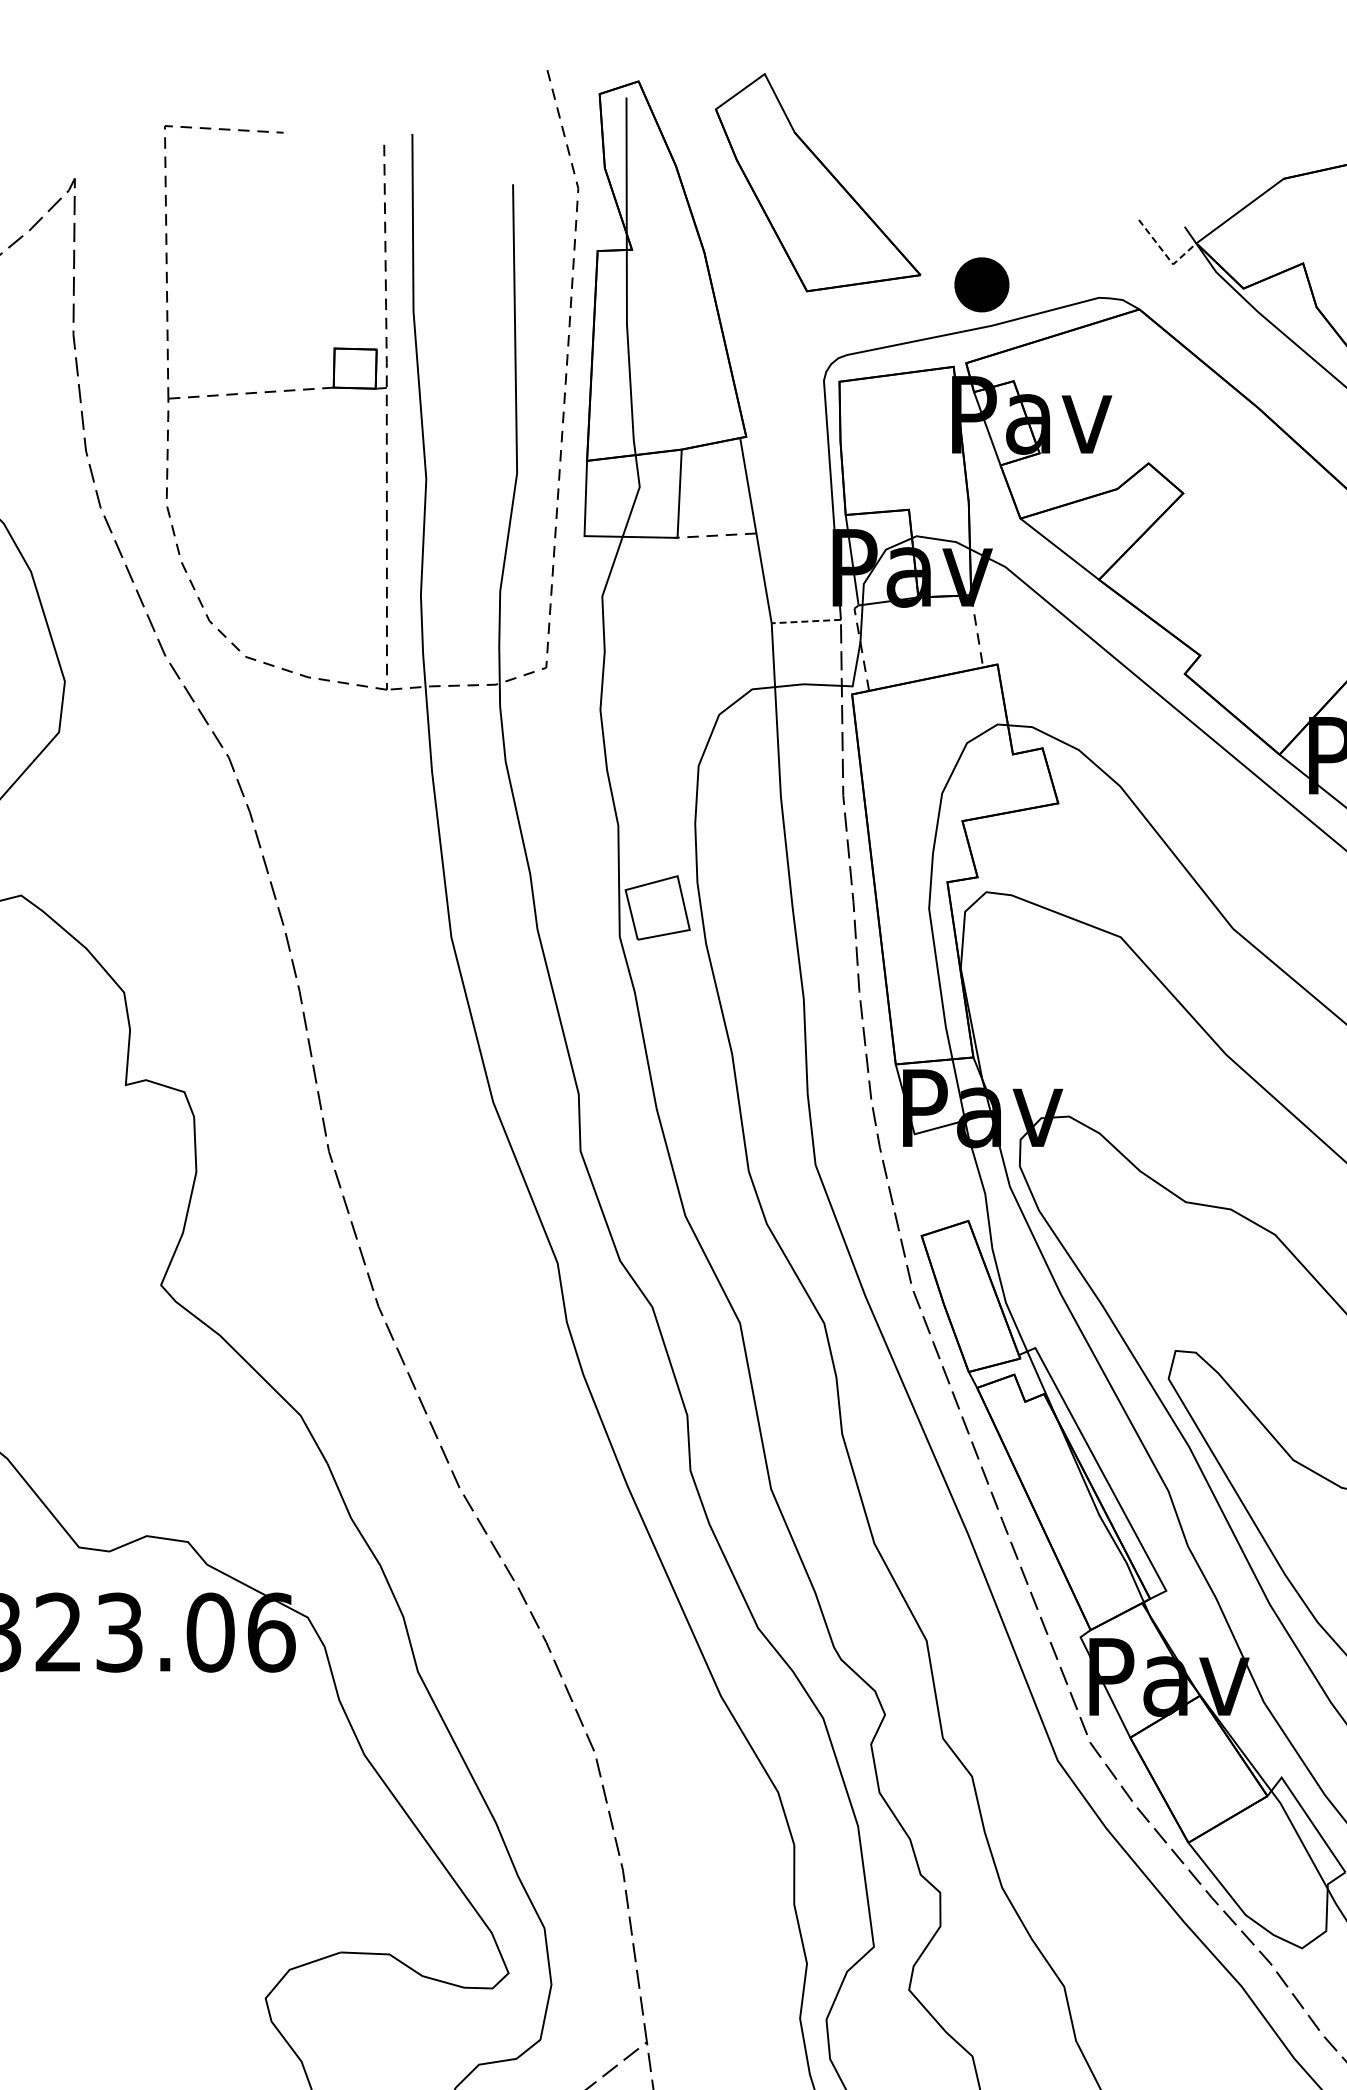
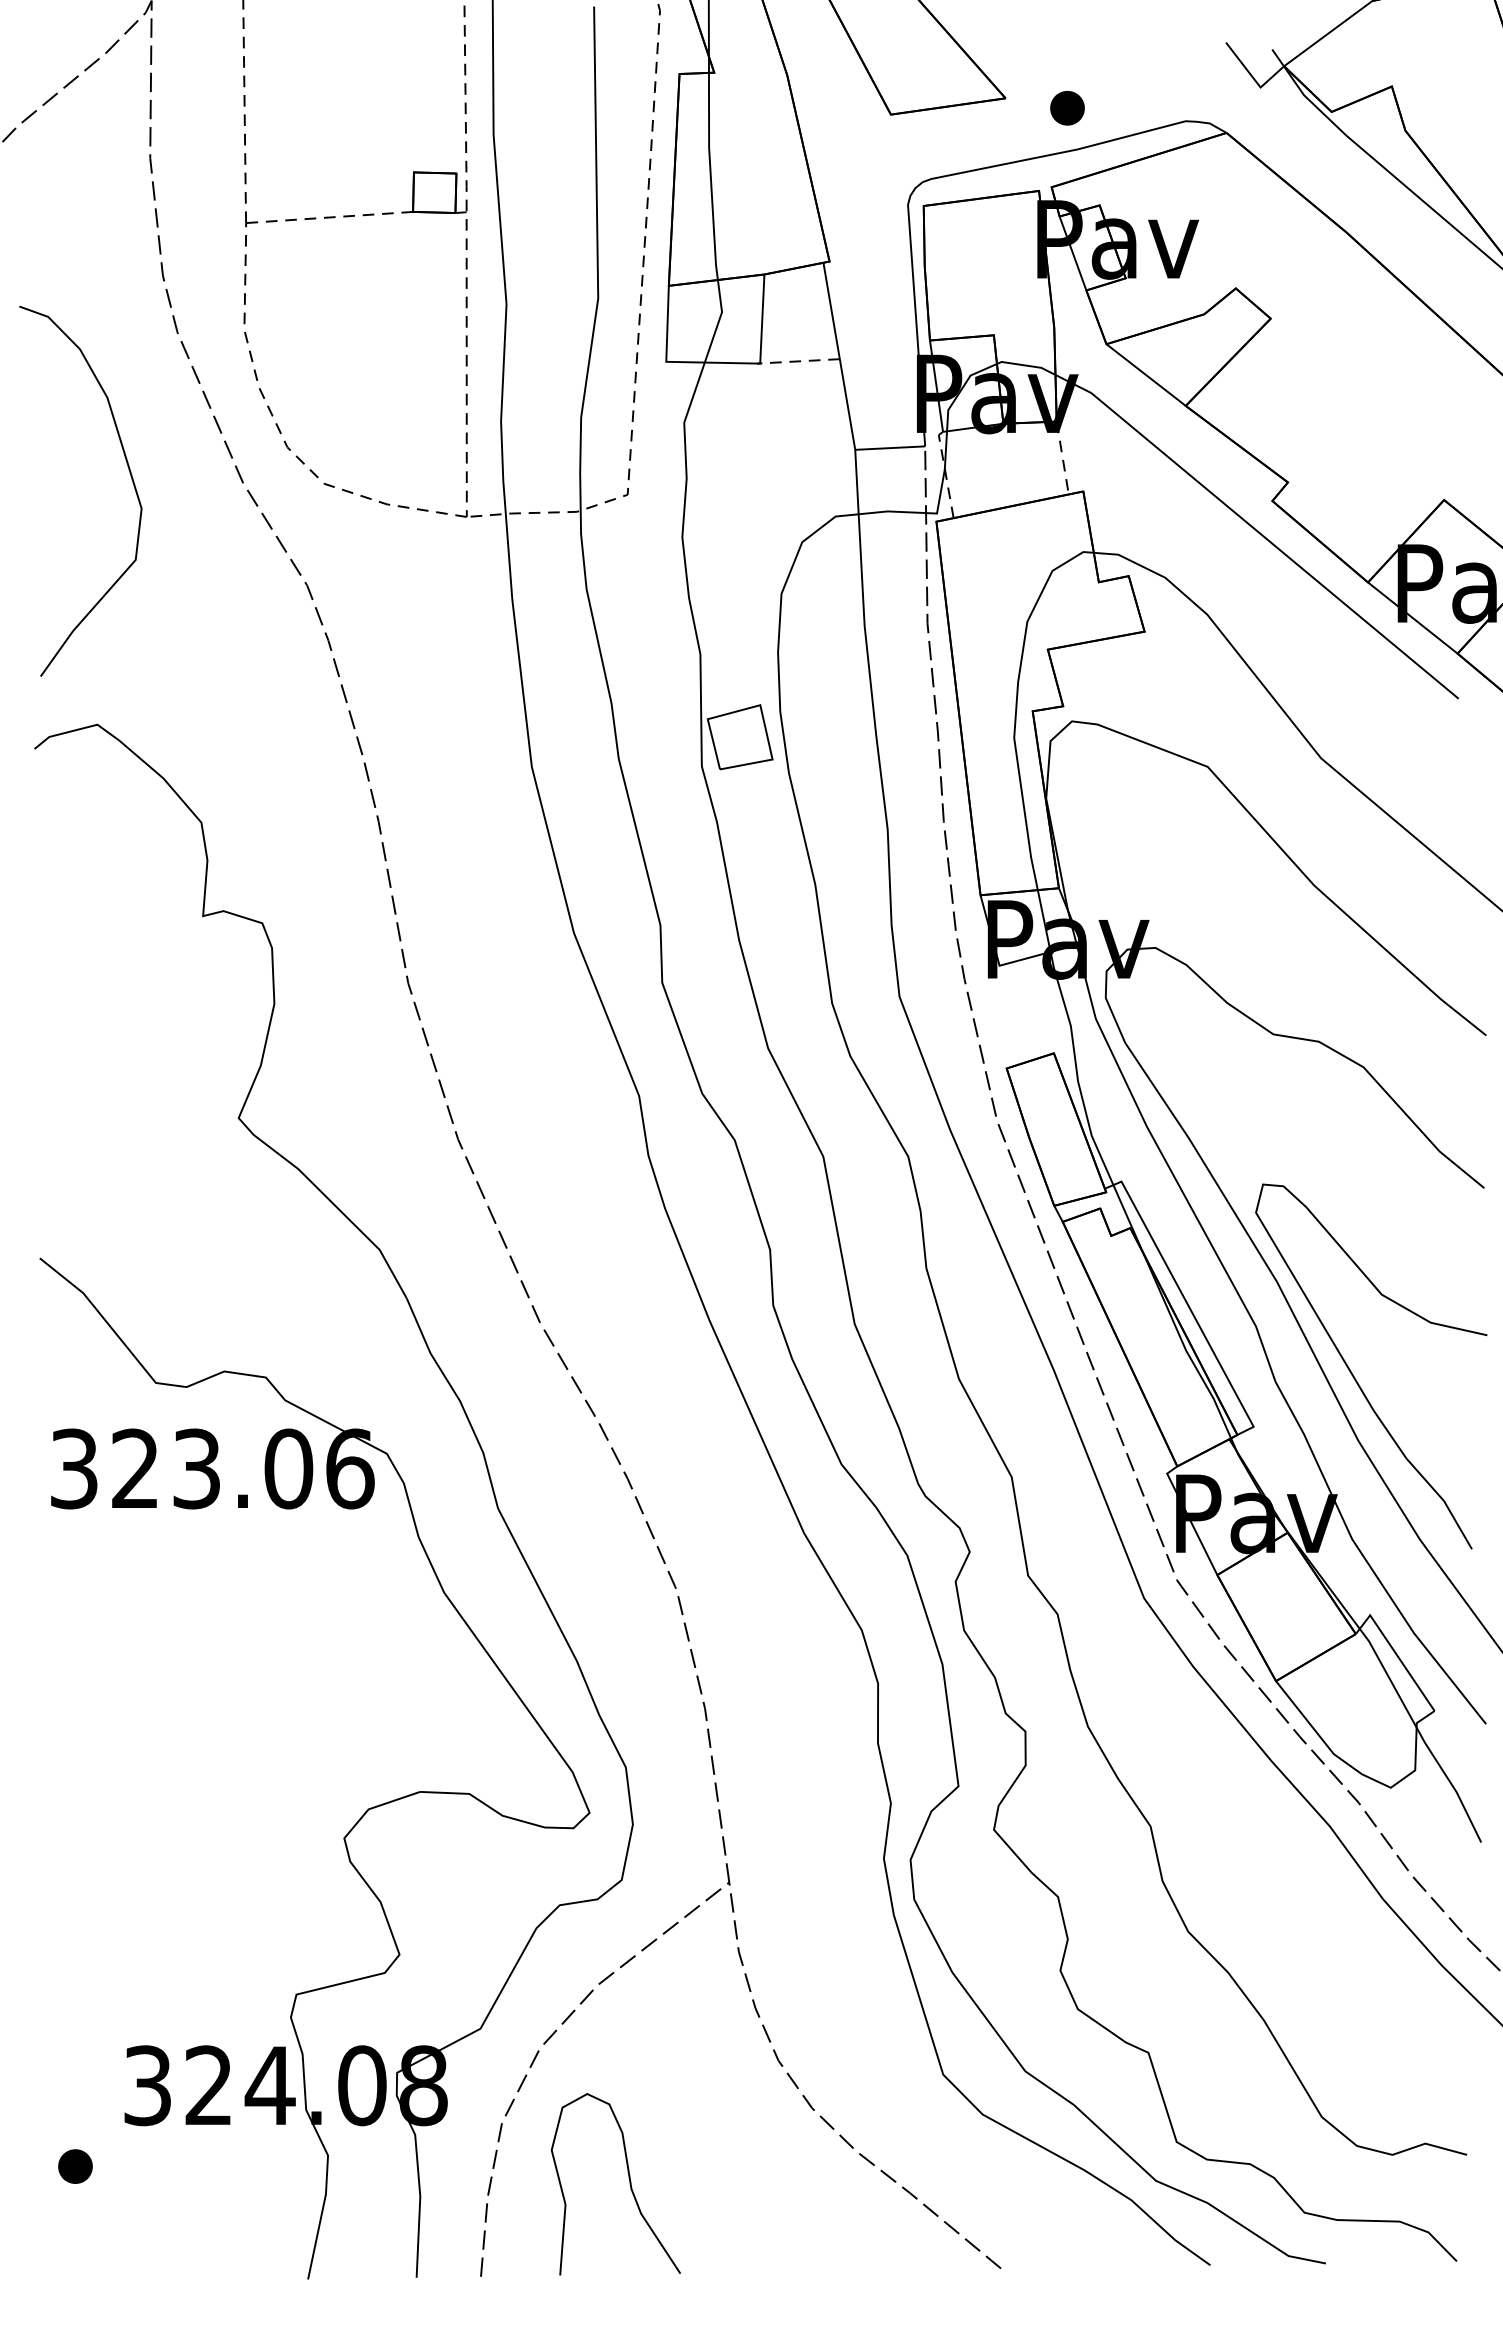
line: (1166, 255) -> (1253, 78), dashed -> solid
part: (981, 285) -> (1067, 108), size x0.62
line: (805, 621) -> (889, 448), dashed -> solid

